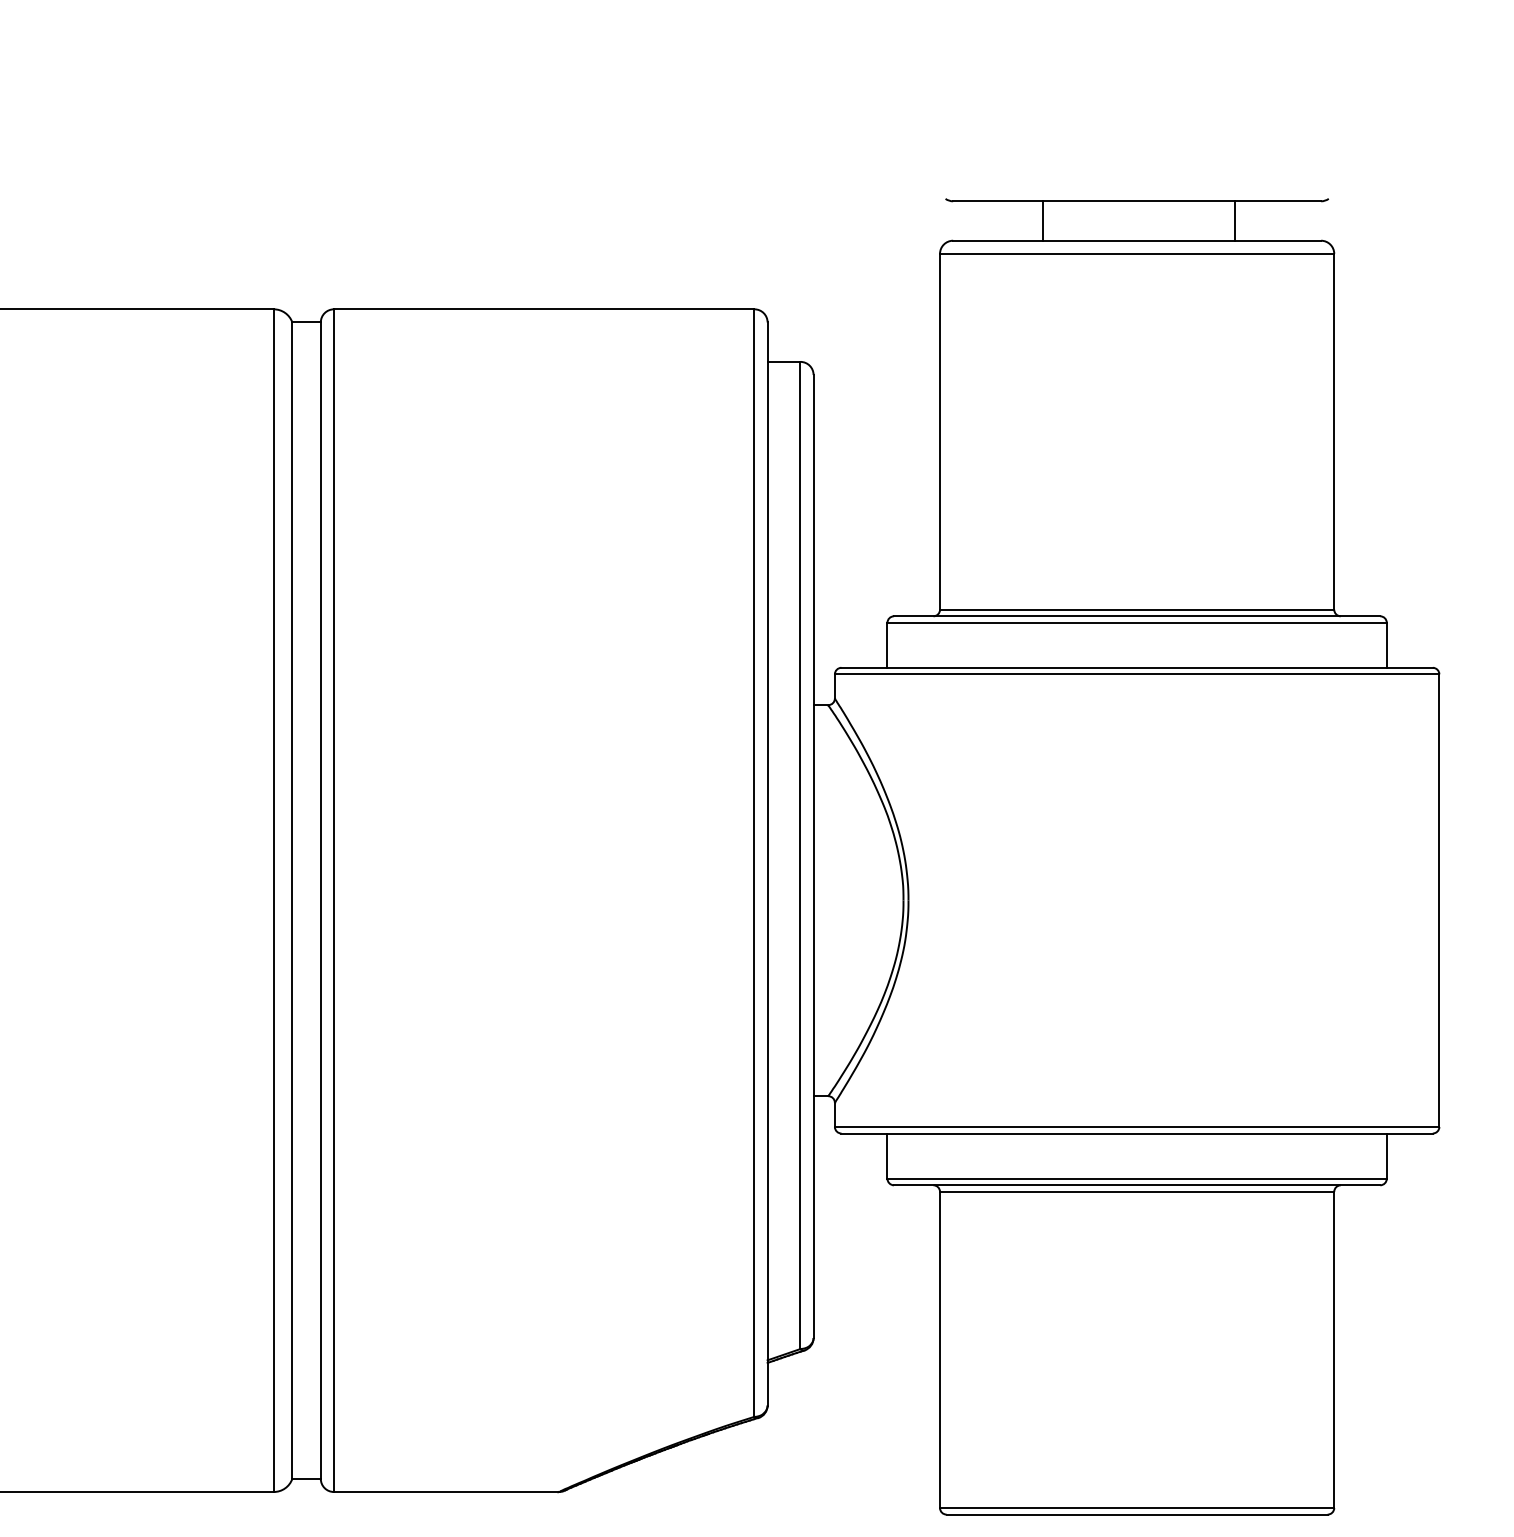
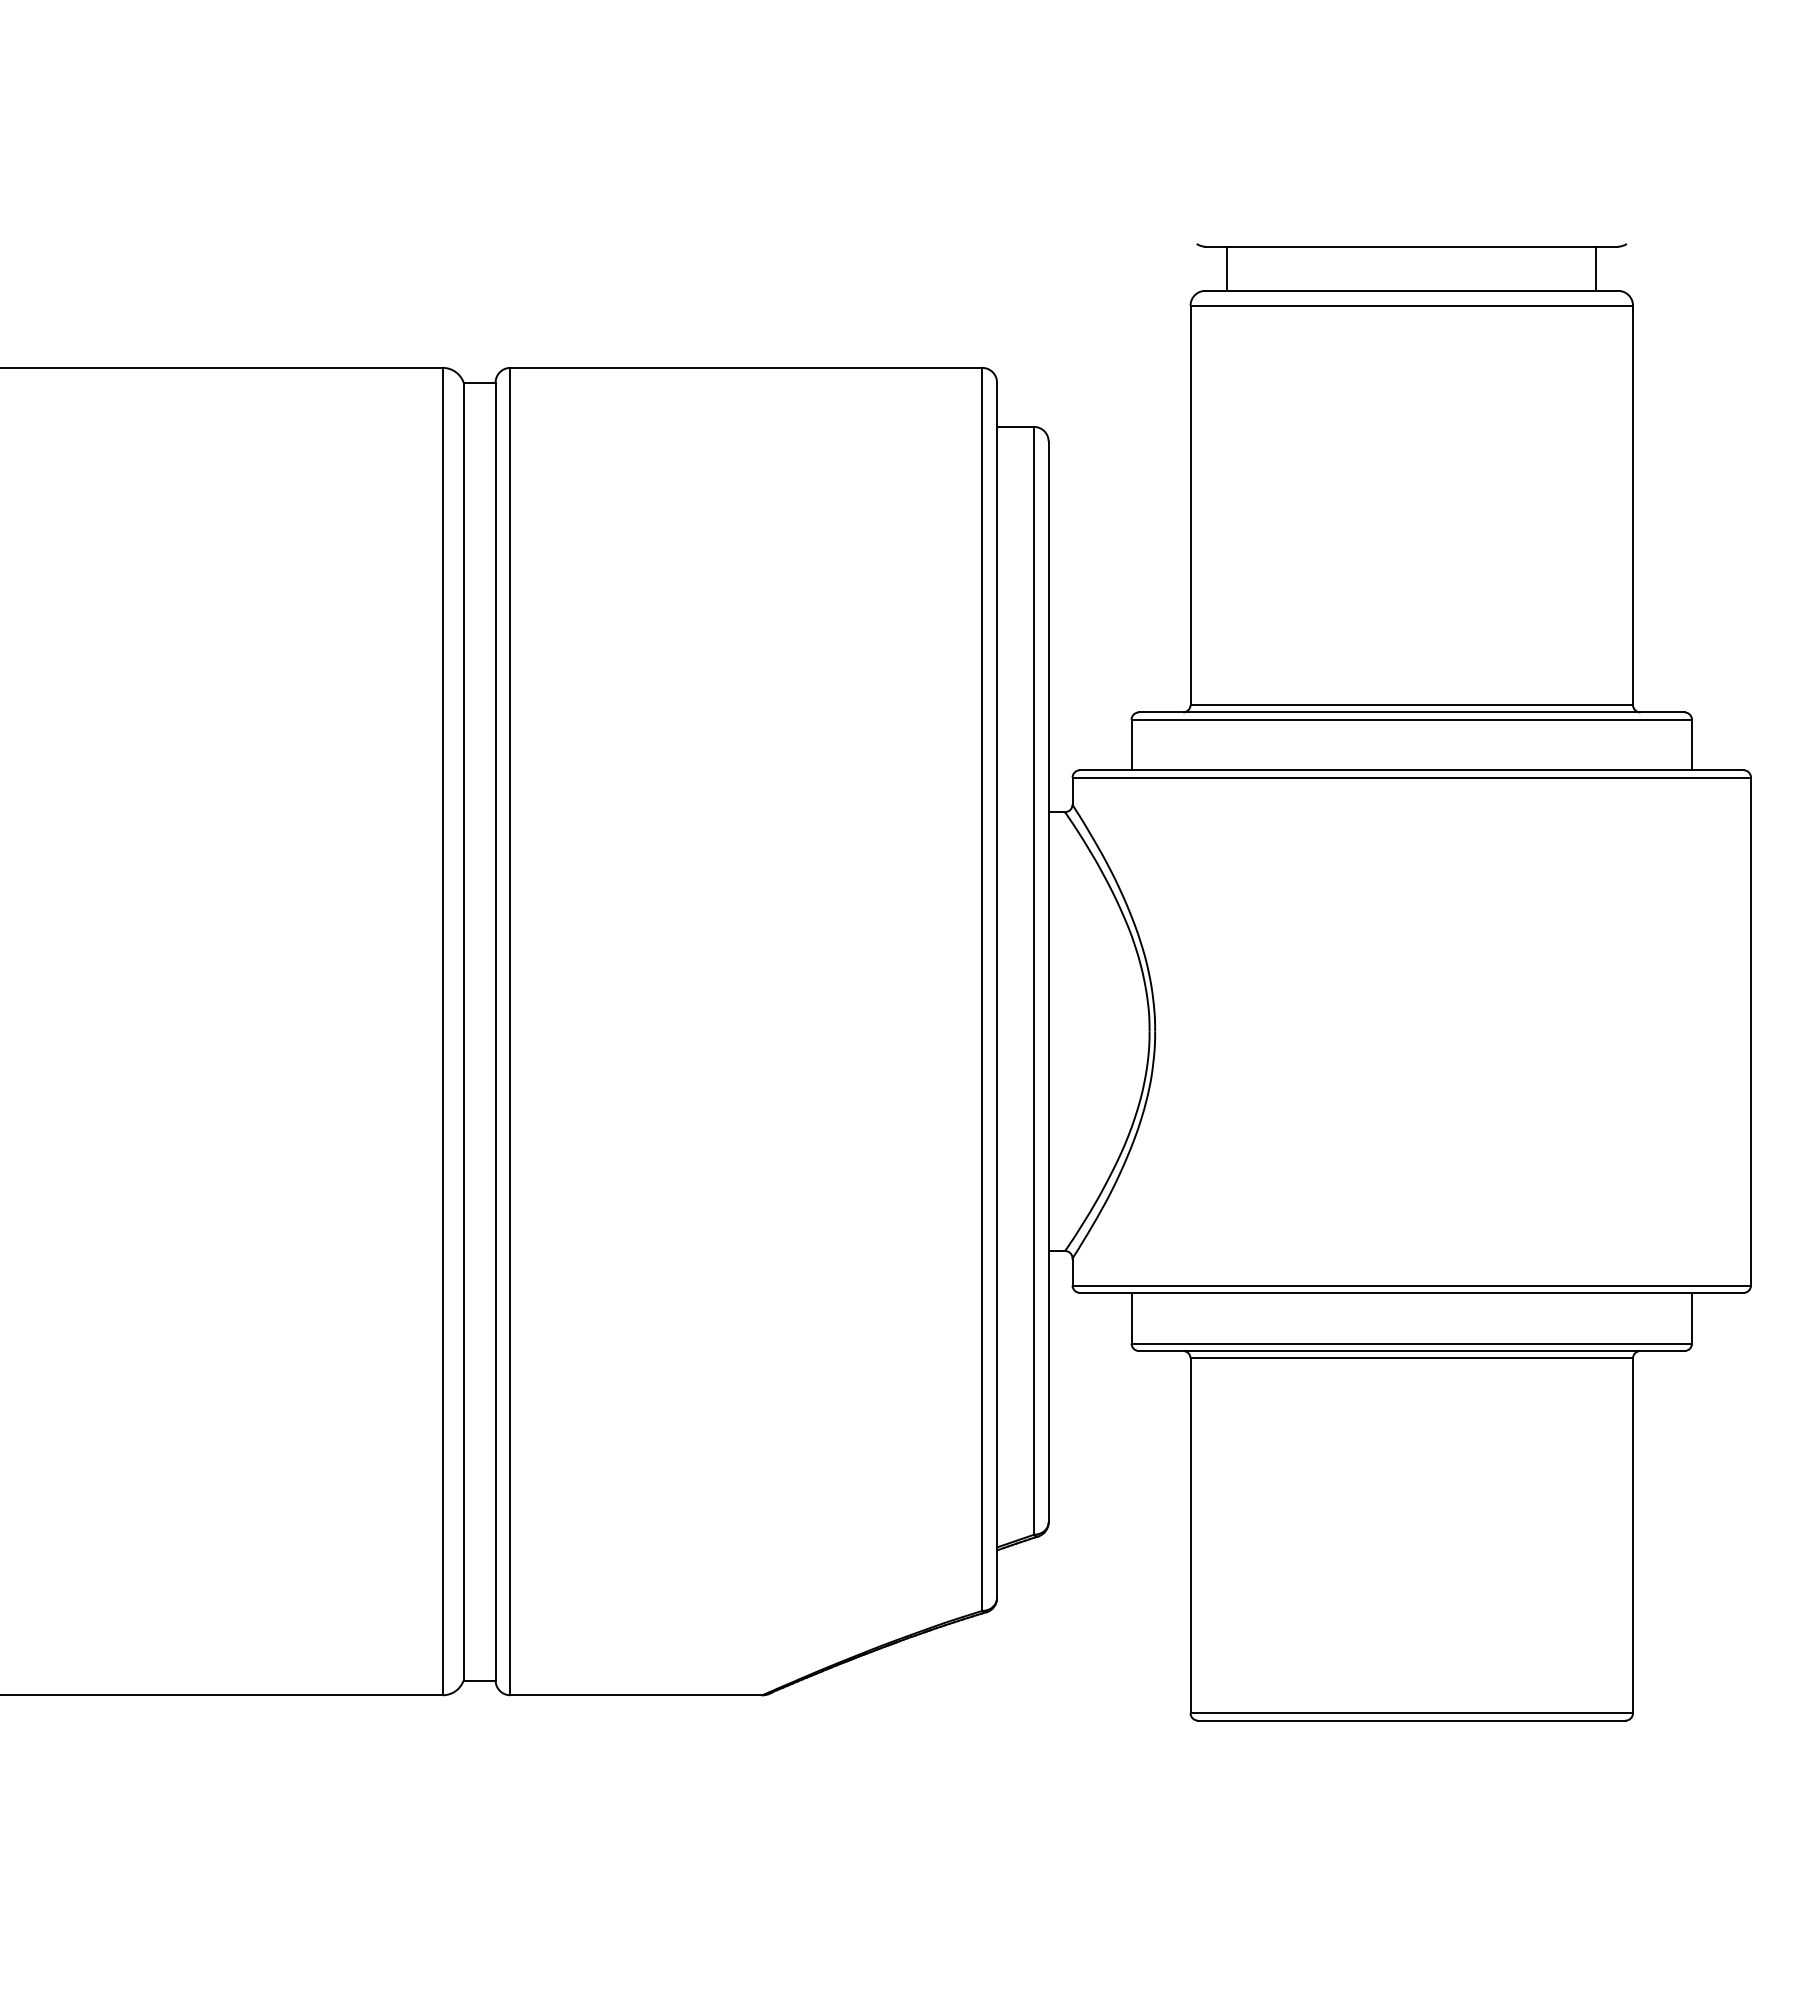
line: (1043, 220) -> (1227, 268), moved
line: (1235, 220) -> (1596, 268), moved

